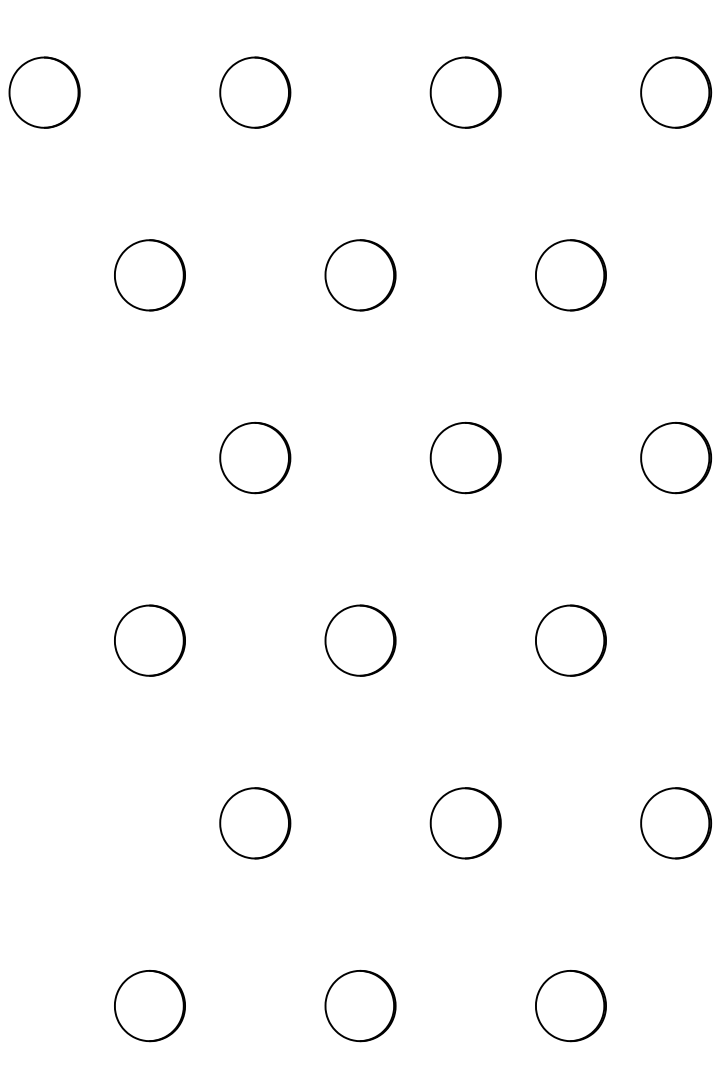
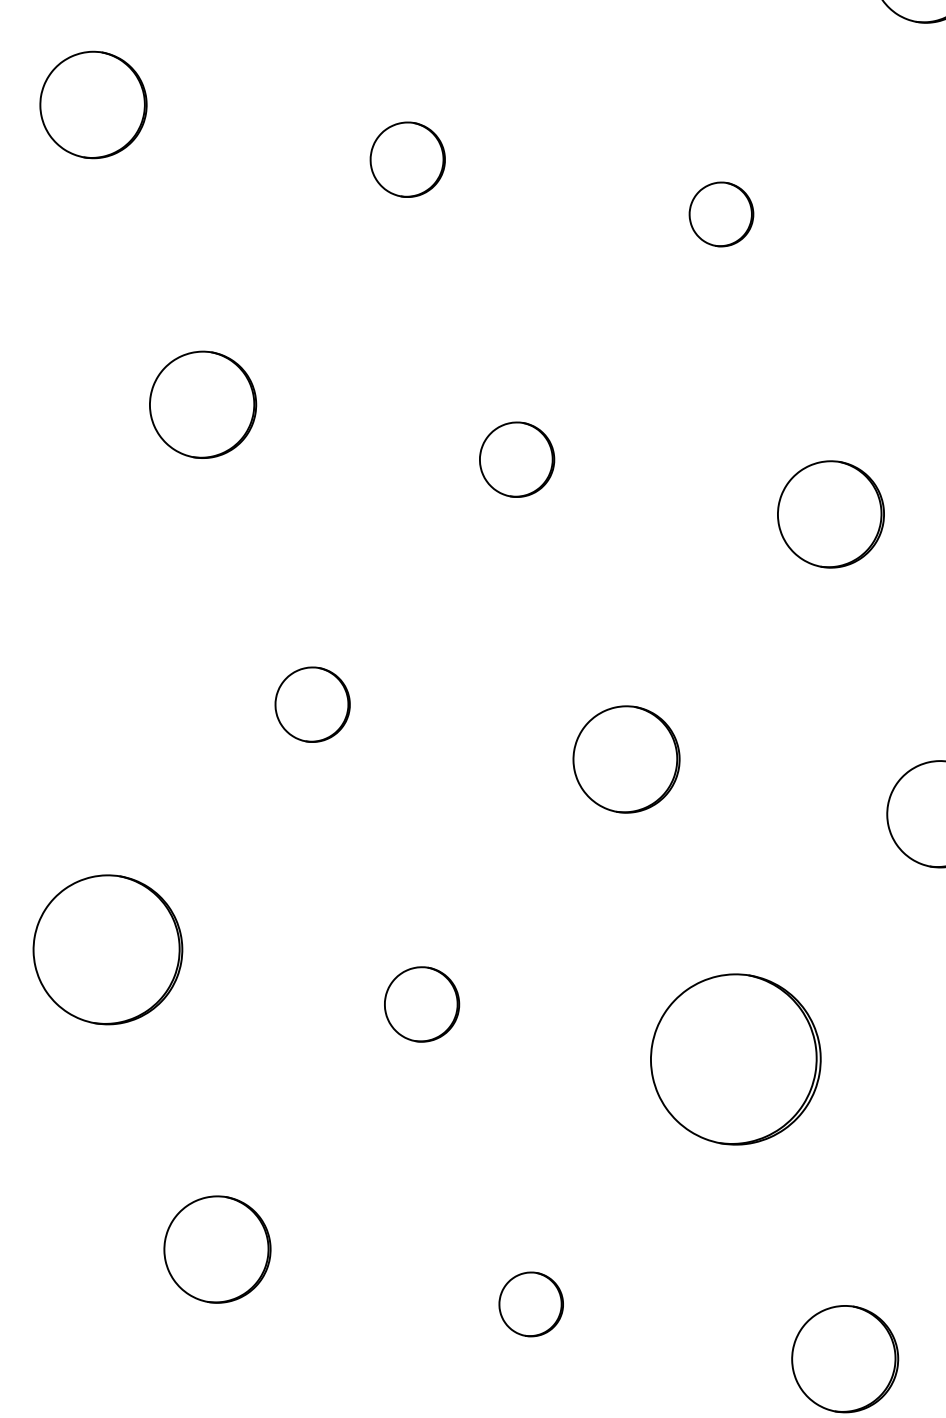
part: (255, 92) -> (408, 159), size x0.7
part: (465, 92) -> (721, 214), size x0.6
part: (360, 275) -> (517, 459), size x0.7
part: (255, 457) -> (313, 703), size x0.7
part: (149, 640) -> (107, 949), size x1.4
part: (360, 640) -> (422, 1004), size x0.7
part: (570, 640) -> (735, 1058), size x1.6
part: (465, 823) -> (530, 1304), size x0.6

